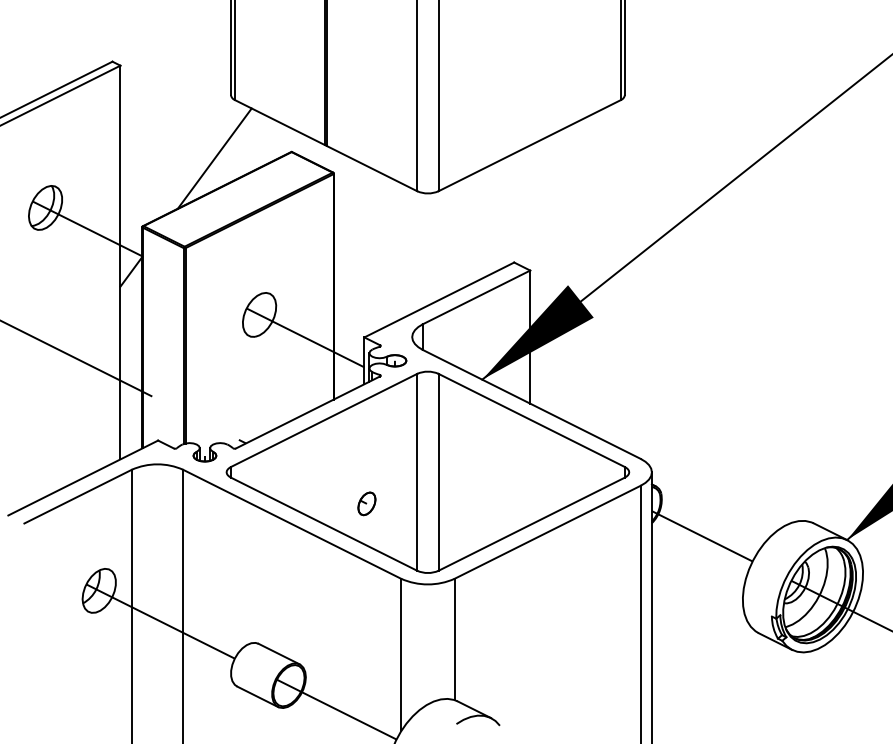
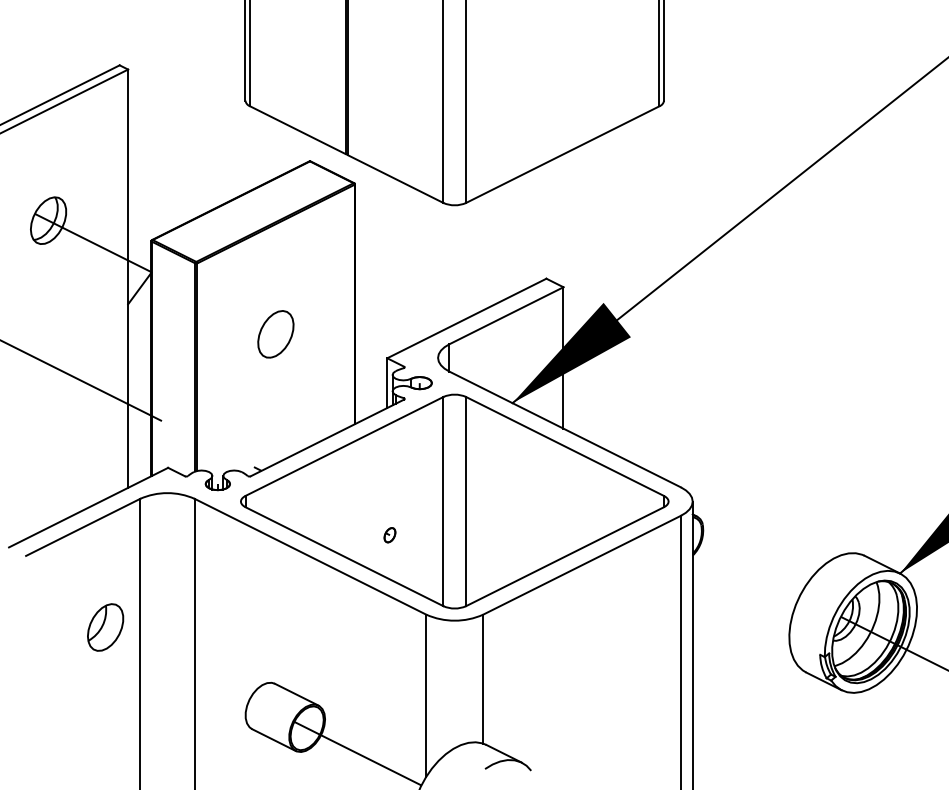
line: (214, 158) -> (228, 168), removed
line: (305, 337) -> (324, 358), removed
part: (366, 504) -> (389, 535), size x0.6
line: (701, 536) -> (745, 569), removed
line: (160, 620) -> (170, 659), removed

